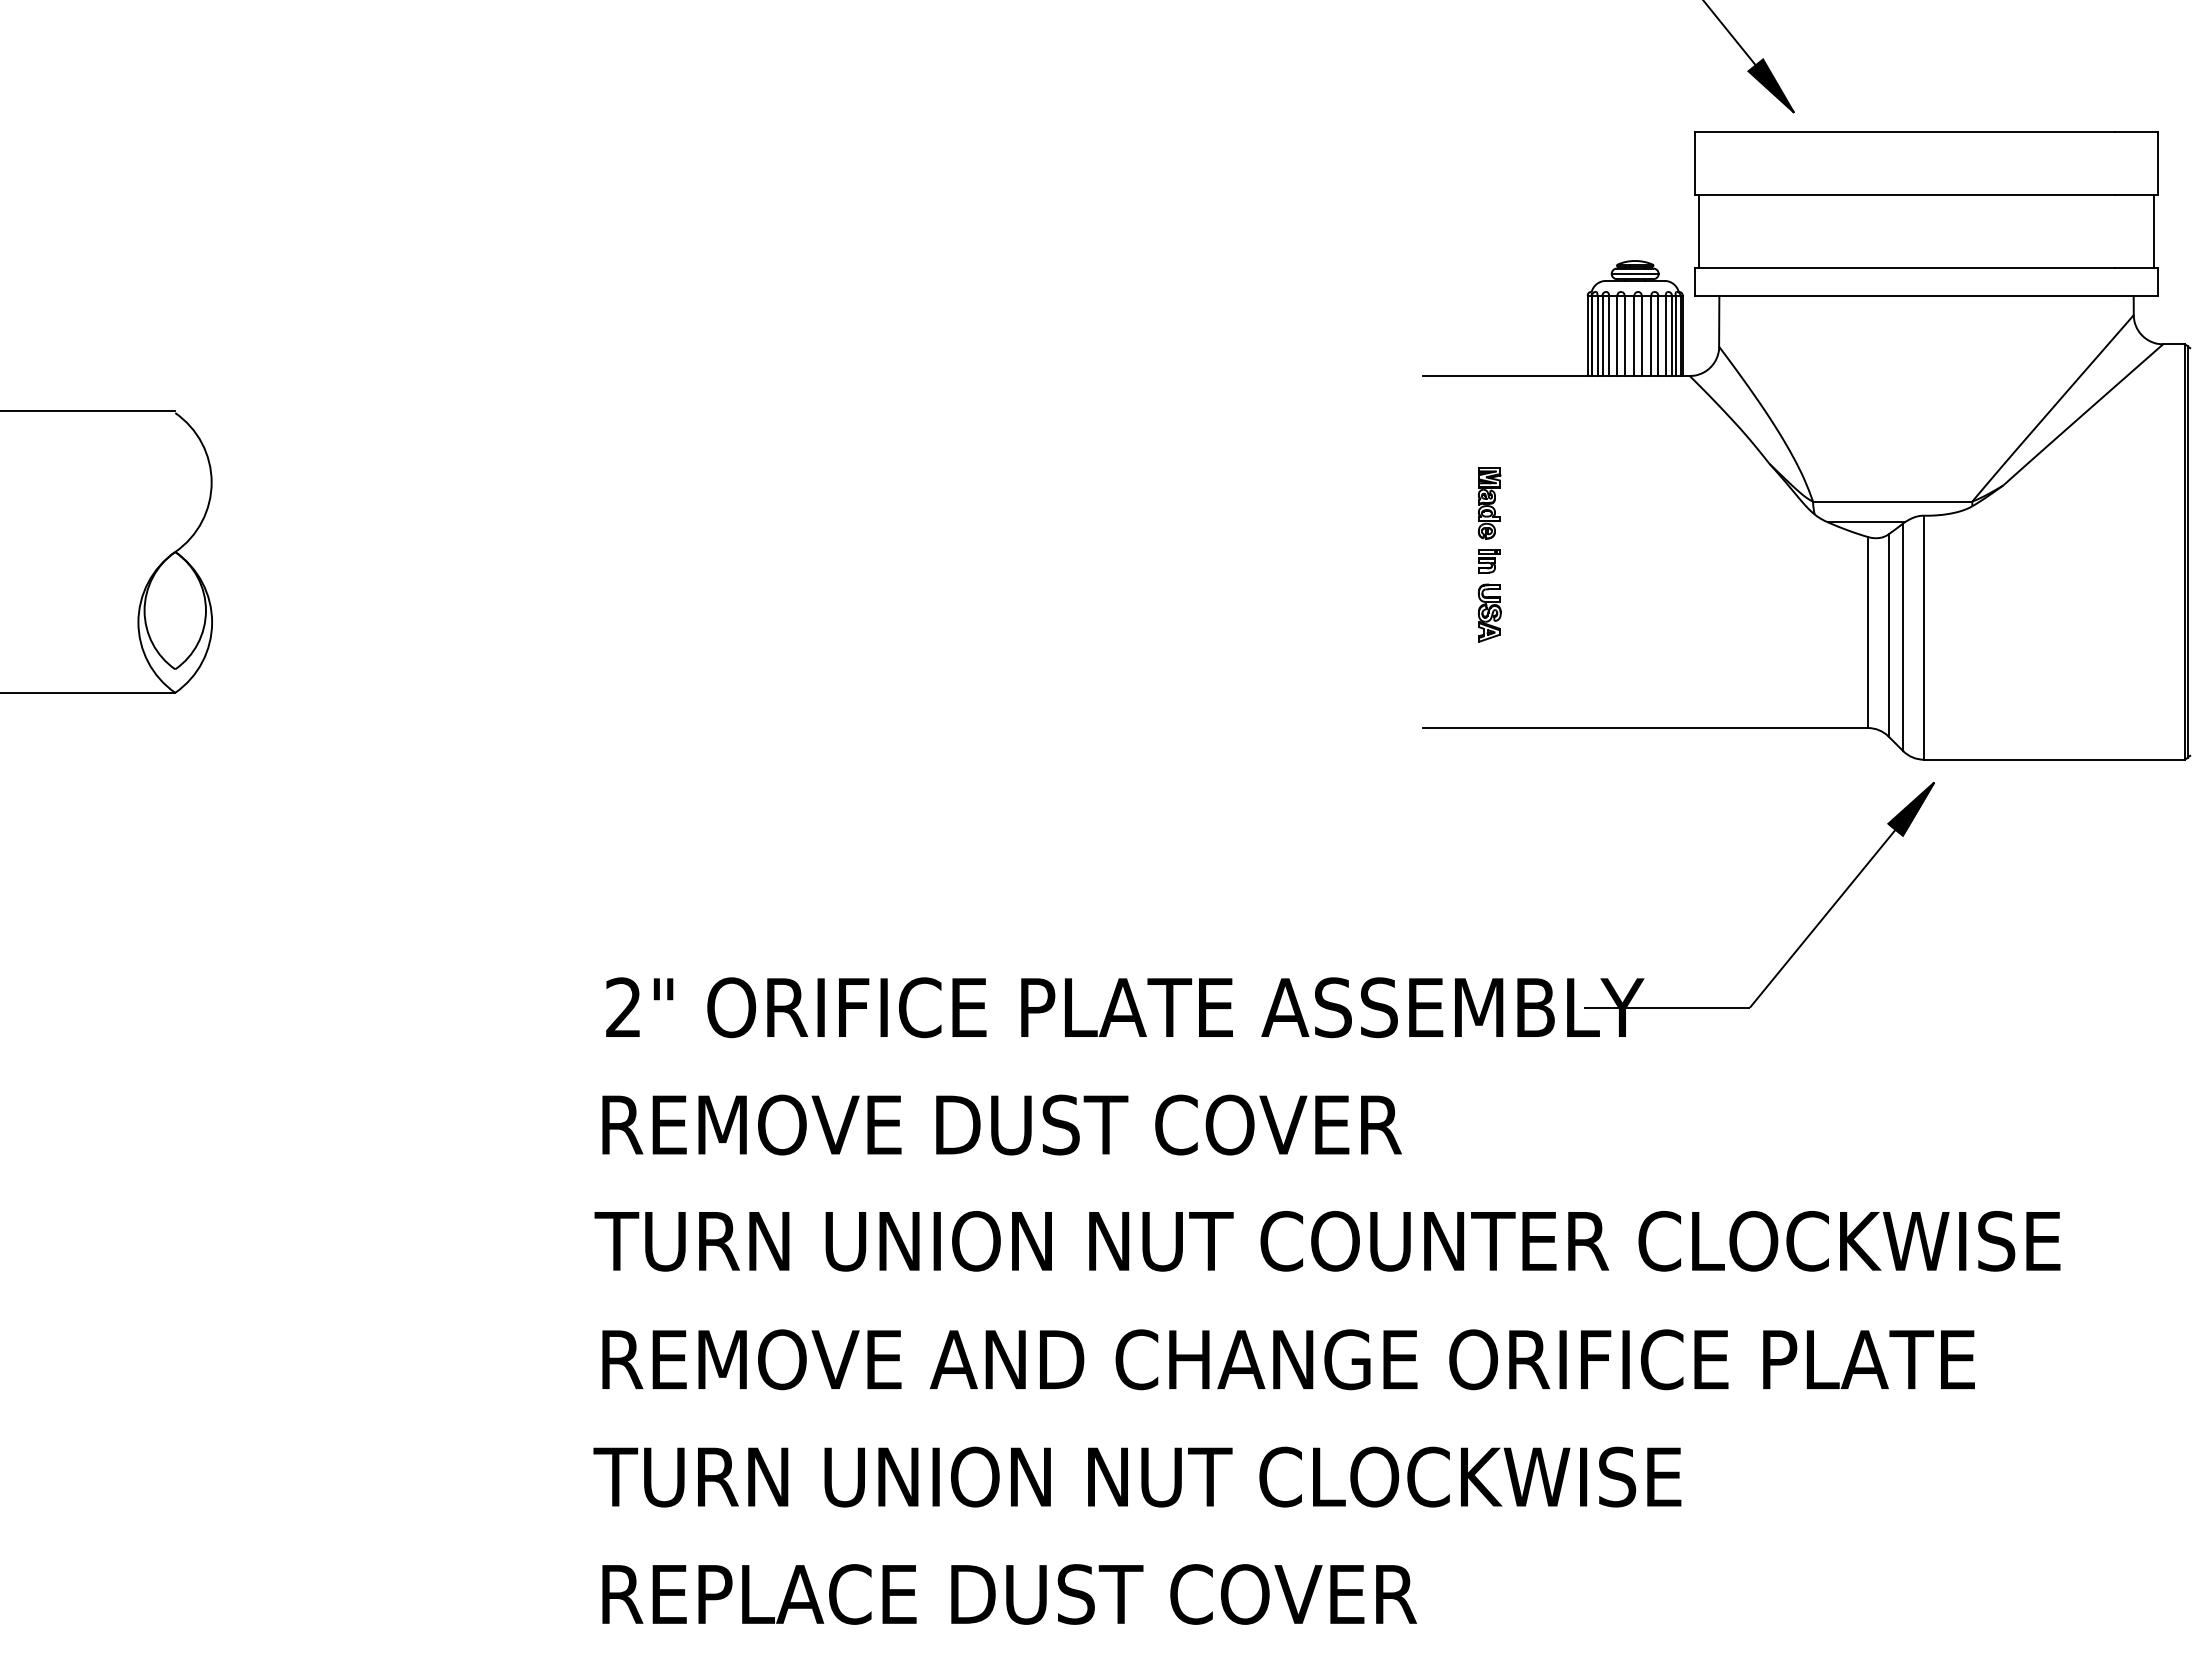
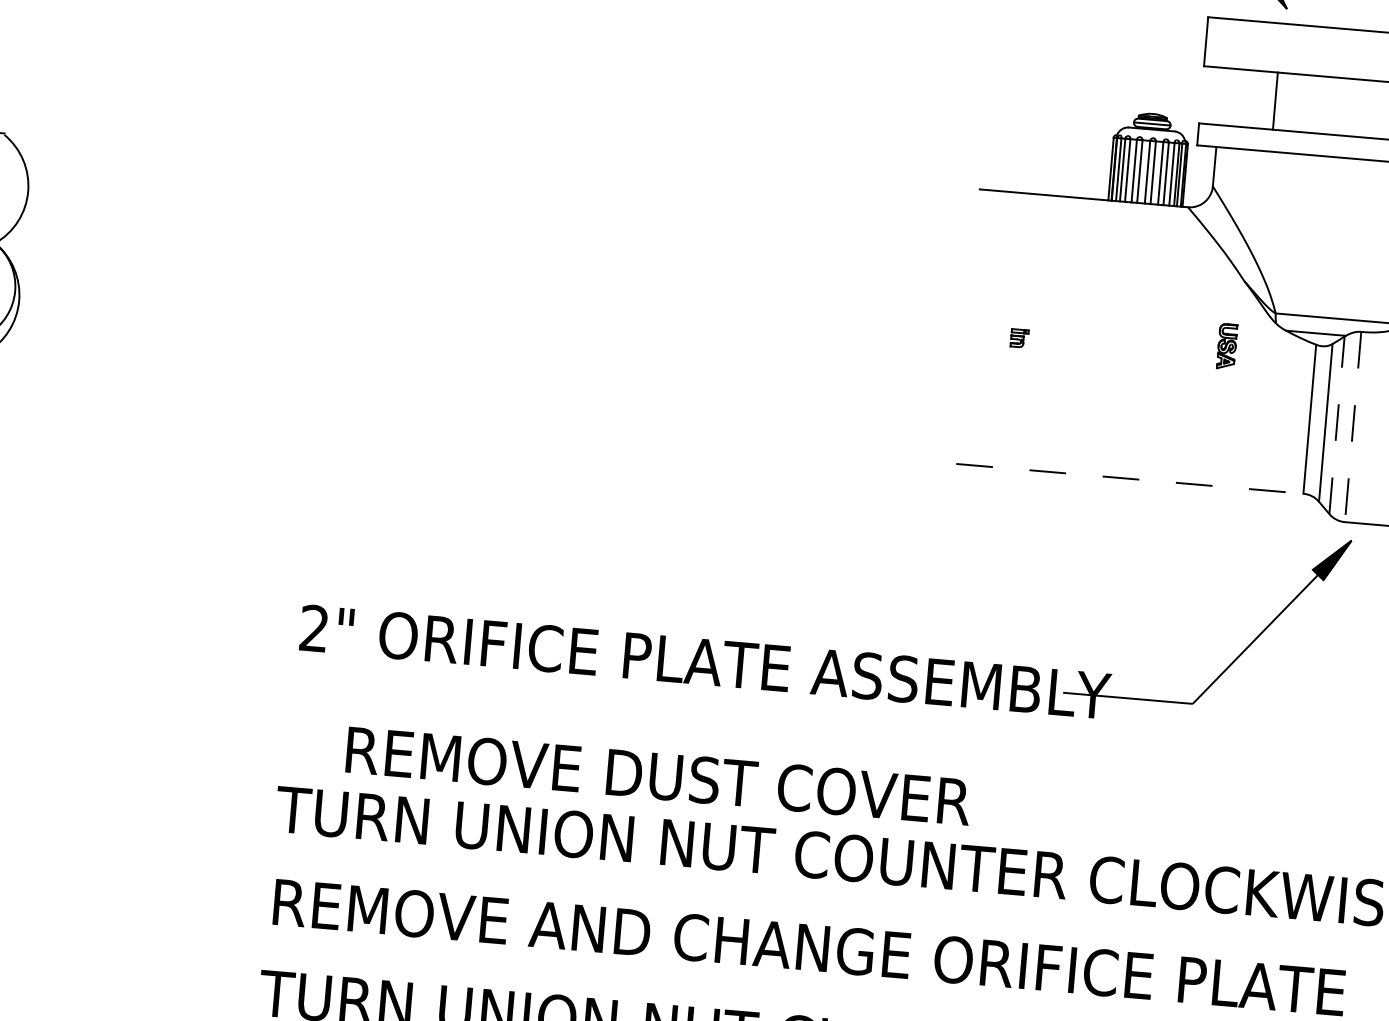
line: (1699, 231) -> (1275, 101), moved
part: (1489, 503) -> (1023, 293), removed
part: (1489, 612) -> (1226, 346), moved
line: (1903, 637) -> (1337, 425), solid -> dashed
line: (1923, 637) -> (1352, 426), solid -> dashed
line: (1645, 728) -> (1129, 479), solid -> dashed
text: (1001, 1124) -> (658, 775), moved

